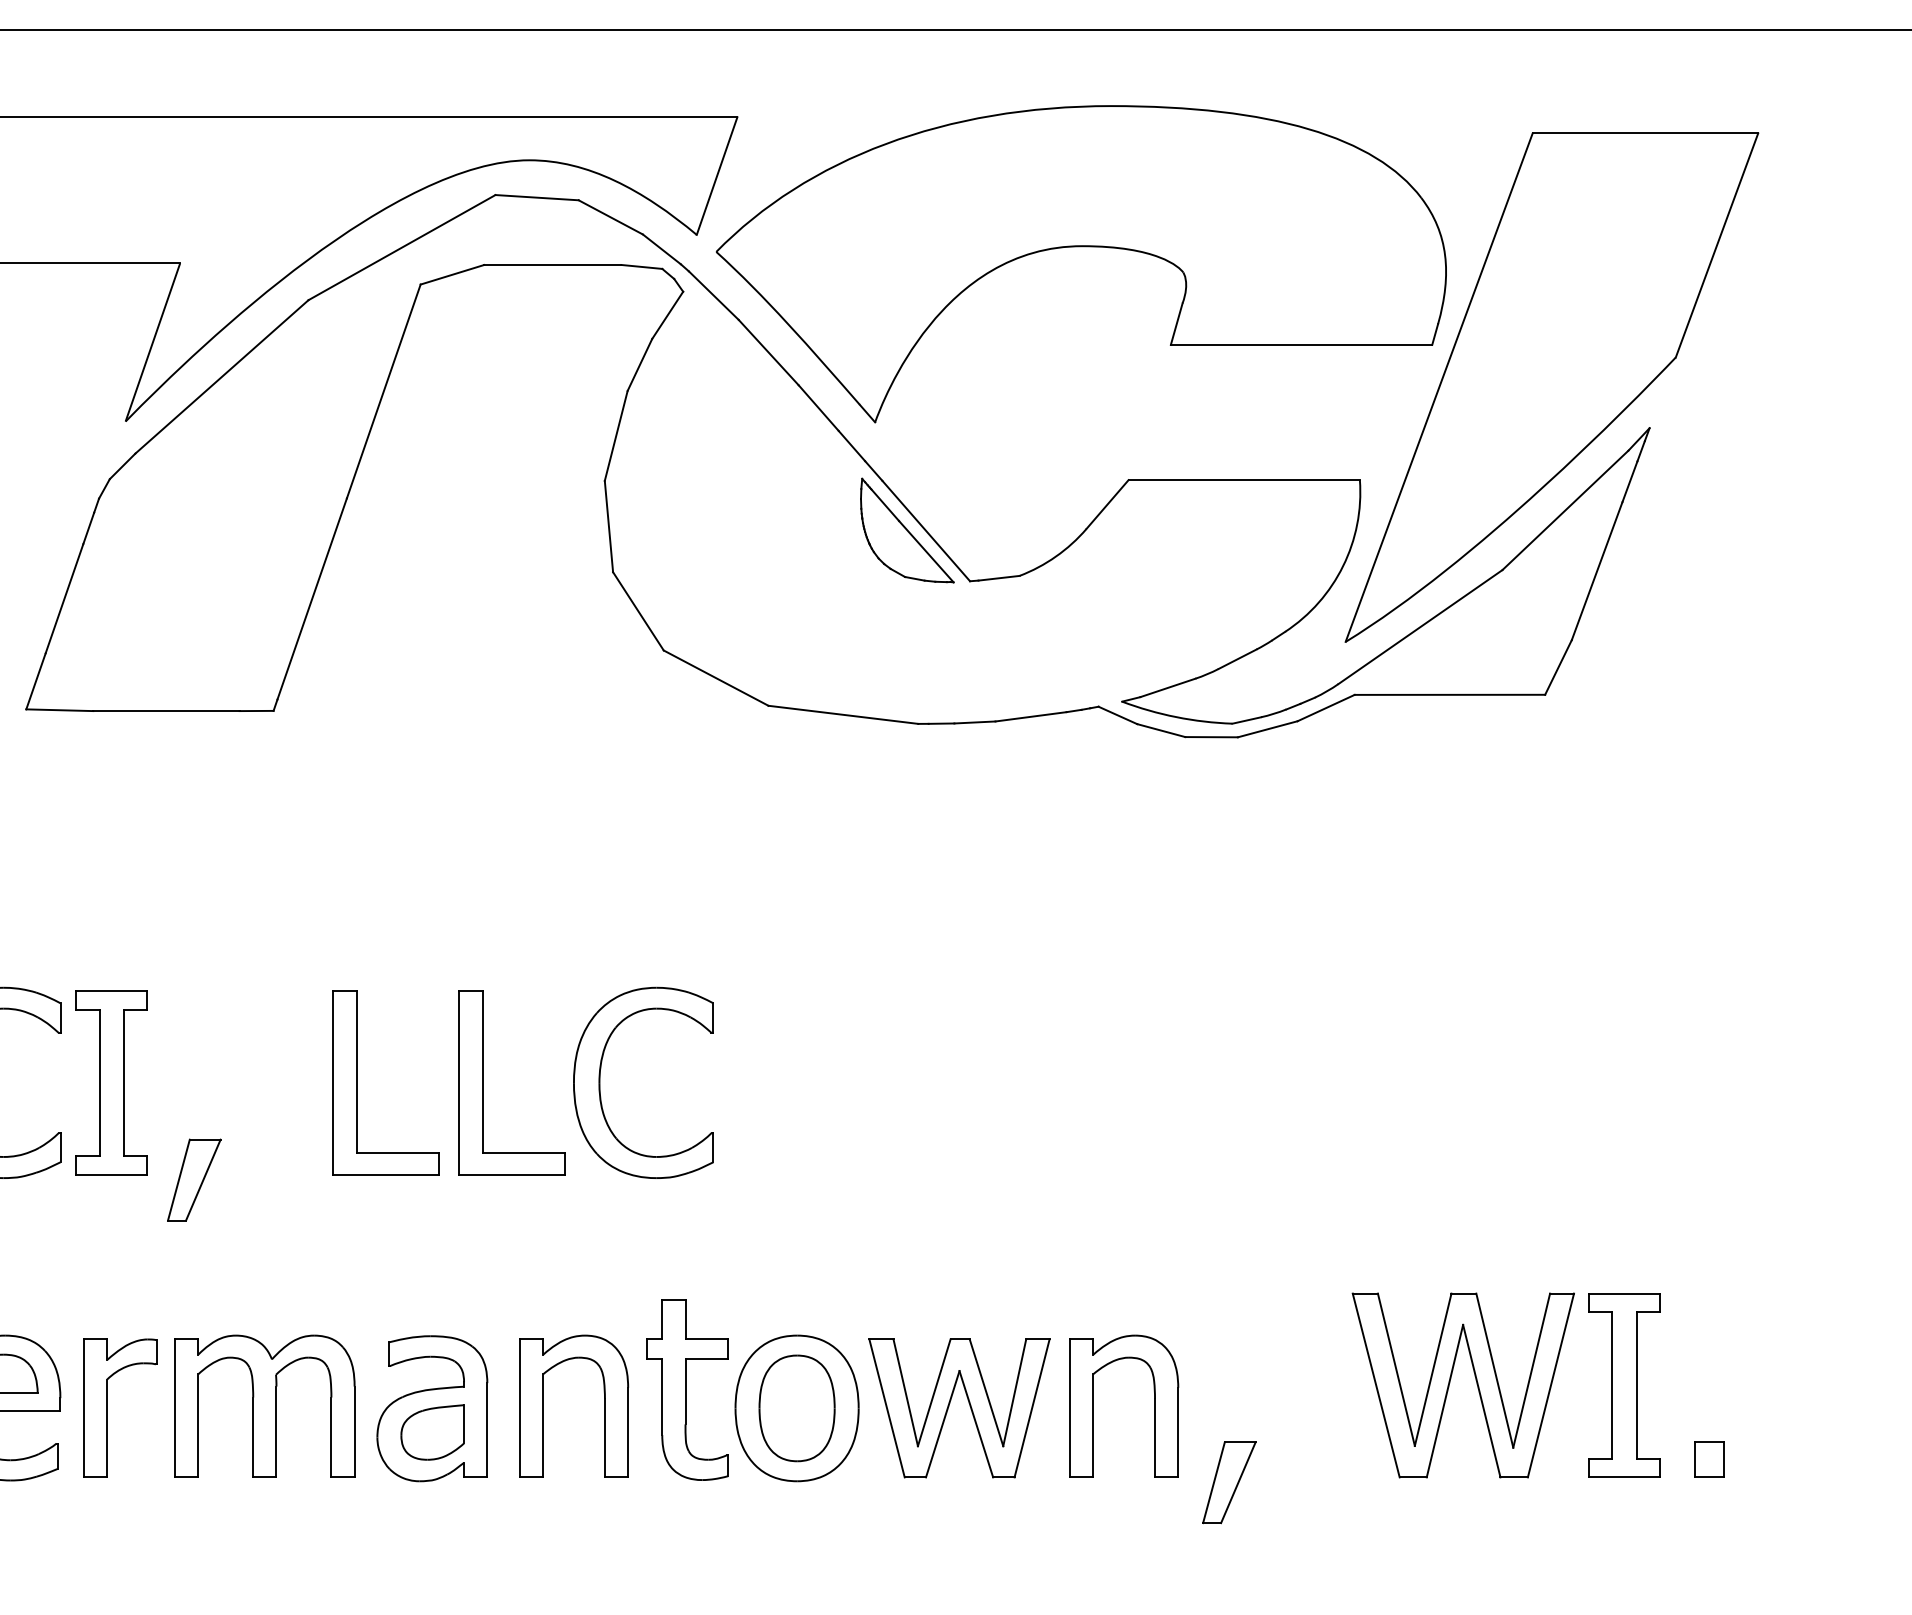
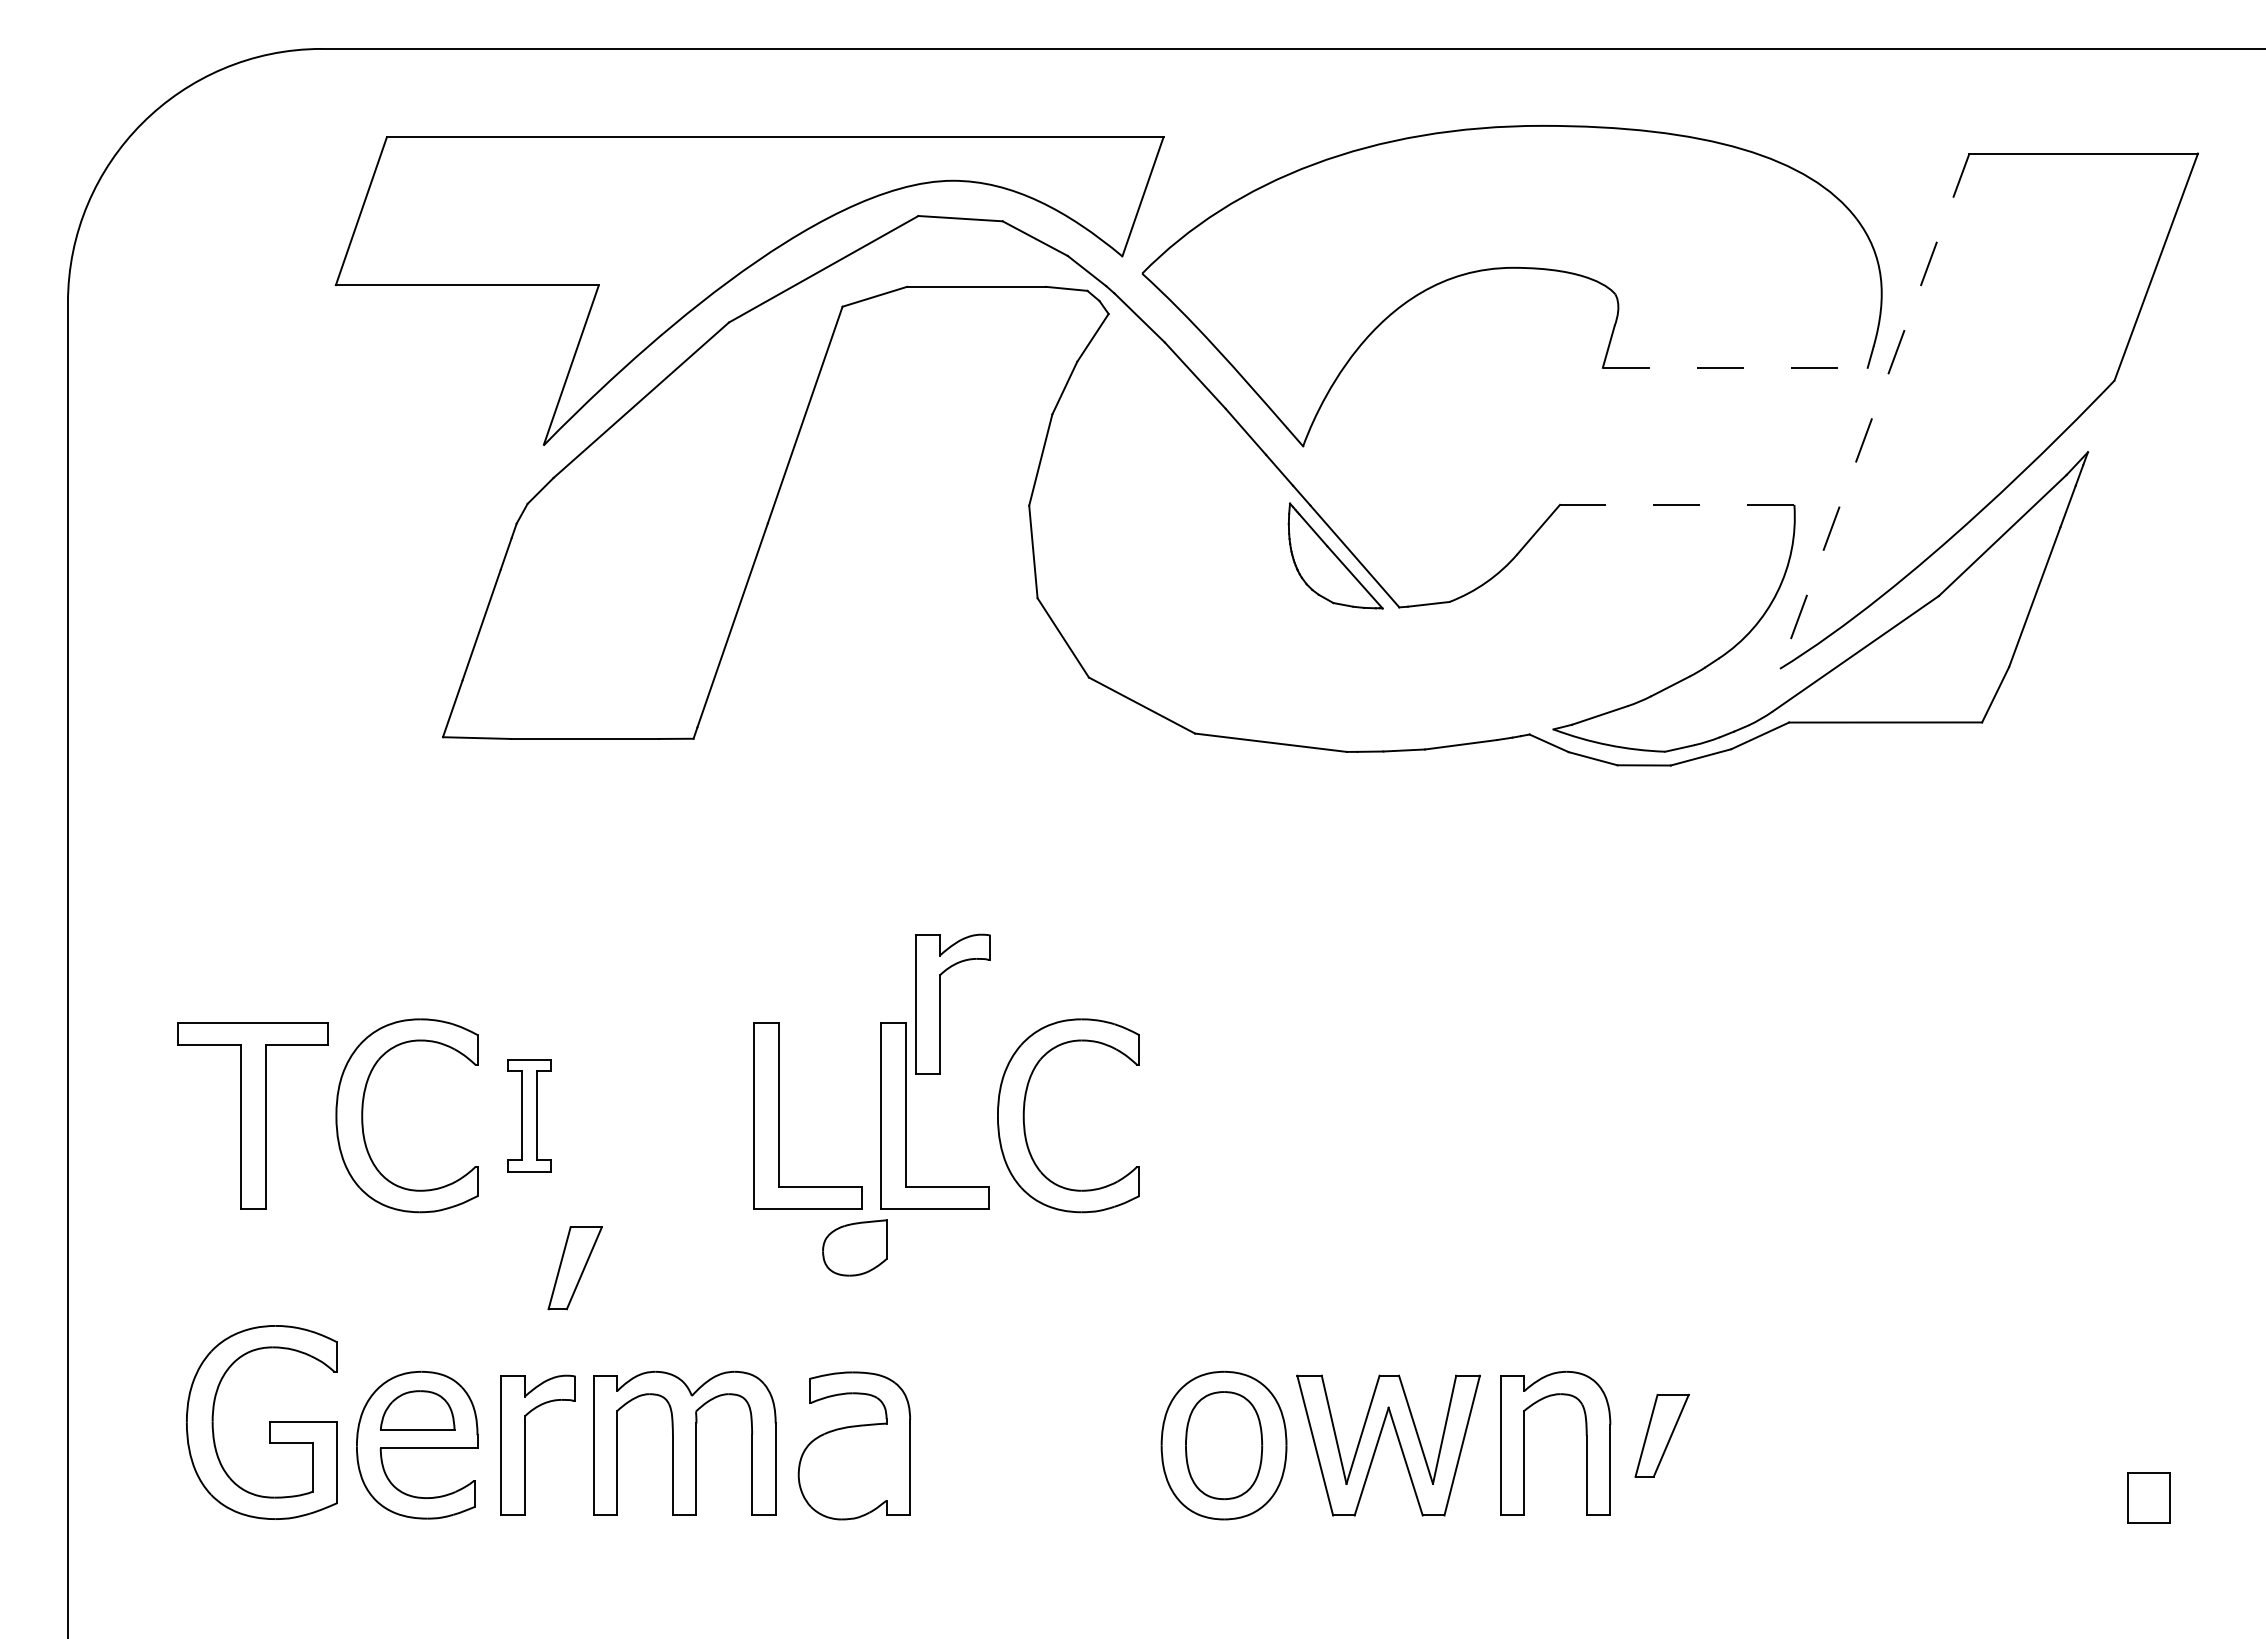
line: (1301, 344) -> (1735, 367), solid -> dashed
line: (1438, 387) -> (1874, 411), solid -> dashed
line: (1243, 479) -> (1676, 504), solid -> dashed
part: (517, 972) -> (940, 1003), added
part: (111, 1082) -> (529, 1115), size x0.6
part: (193, 1180) -> (574, 1268), moved
part: (1475, 1380) -> (1911, 1417), removed
part: (1623, 1384) -> (2061, 1421), removed
part: (687, 1390) -> (1112, 1427), removed
part: (543, 1406) -> (967, 1443), removed
part: (432, 1431) -> (854, 1247), moved
part: (1709, 1459) -> (2148, 1497), size x1.4
part: (1228, 1482) -> (1661, 1435), moved

